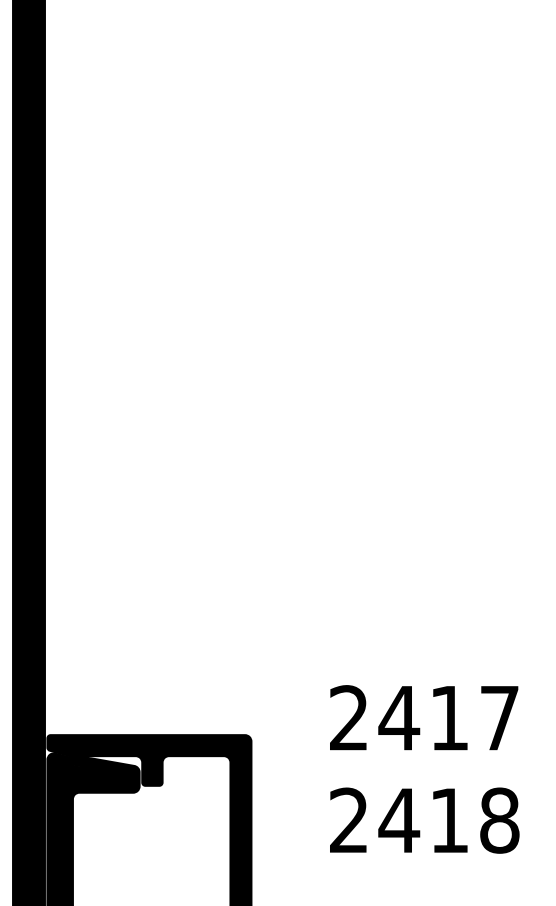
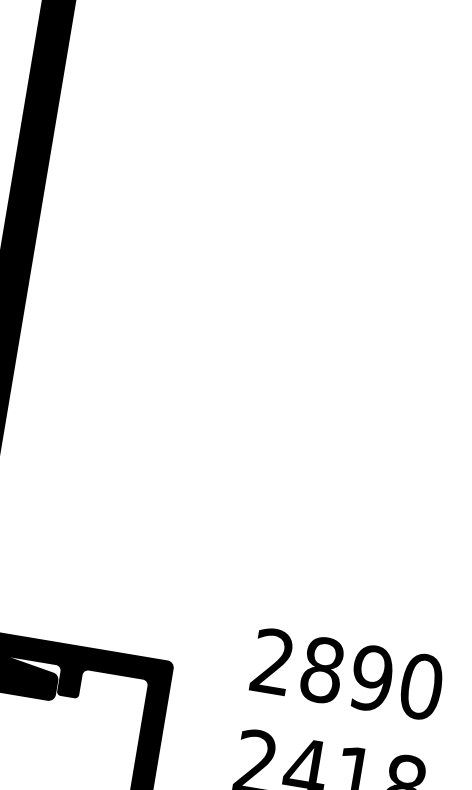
text: (448, 718) -> (370, 678), 2417 -> 2890

